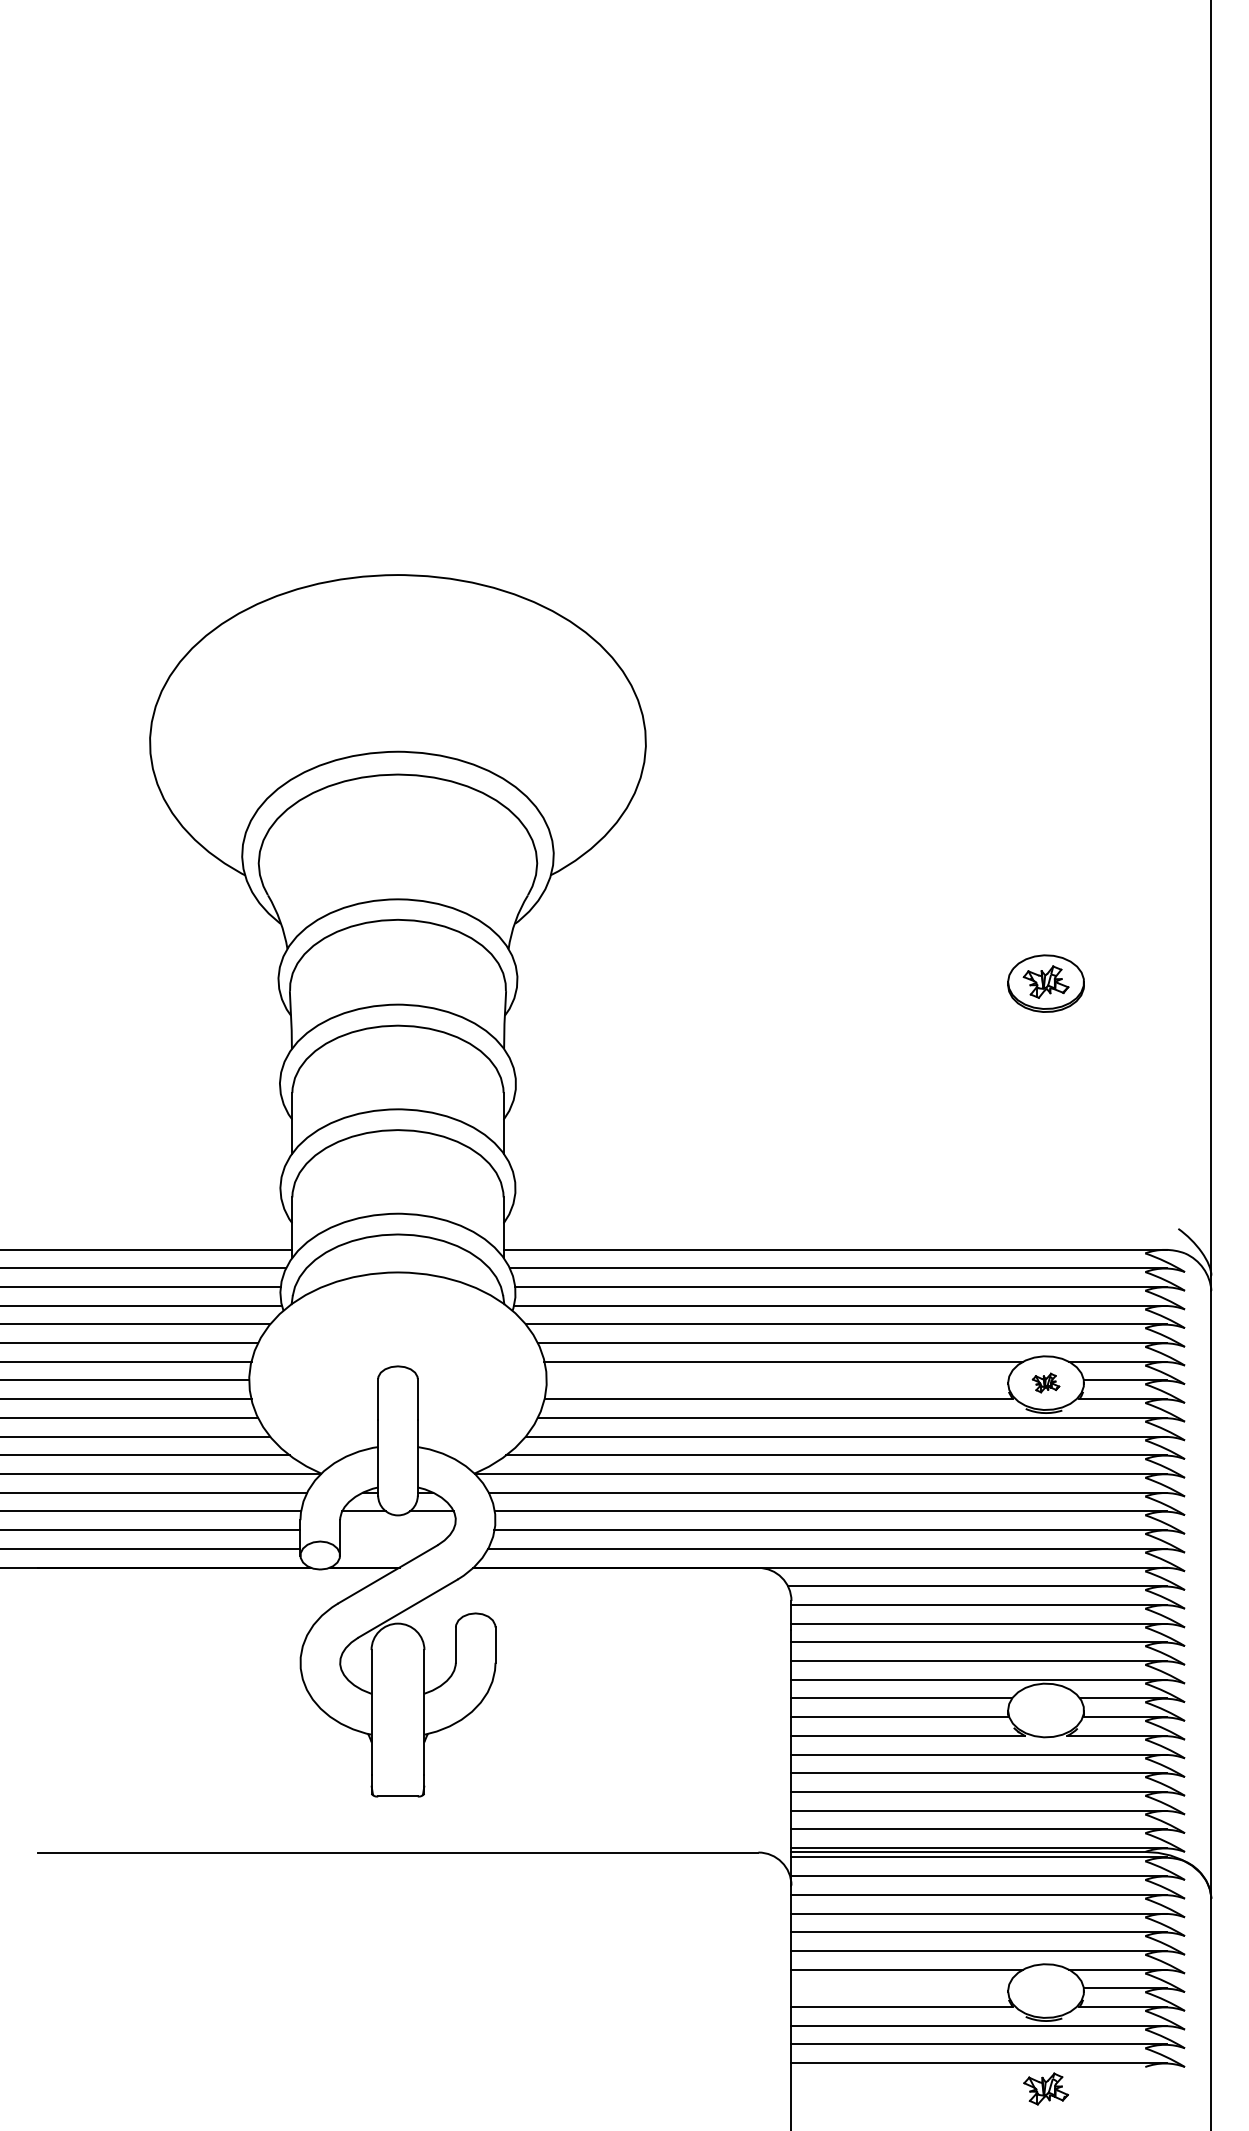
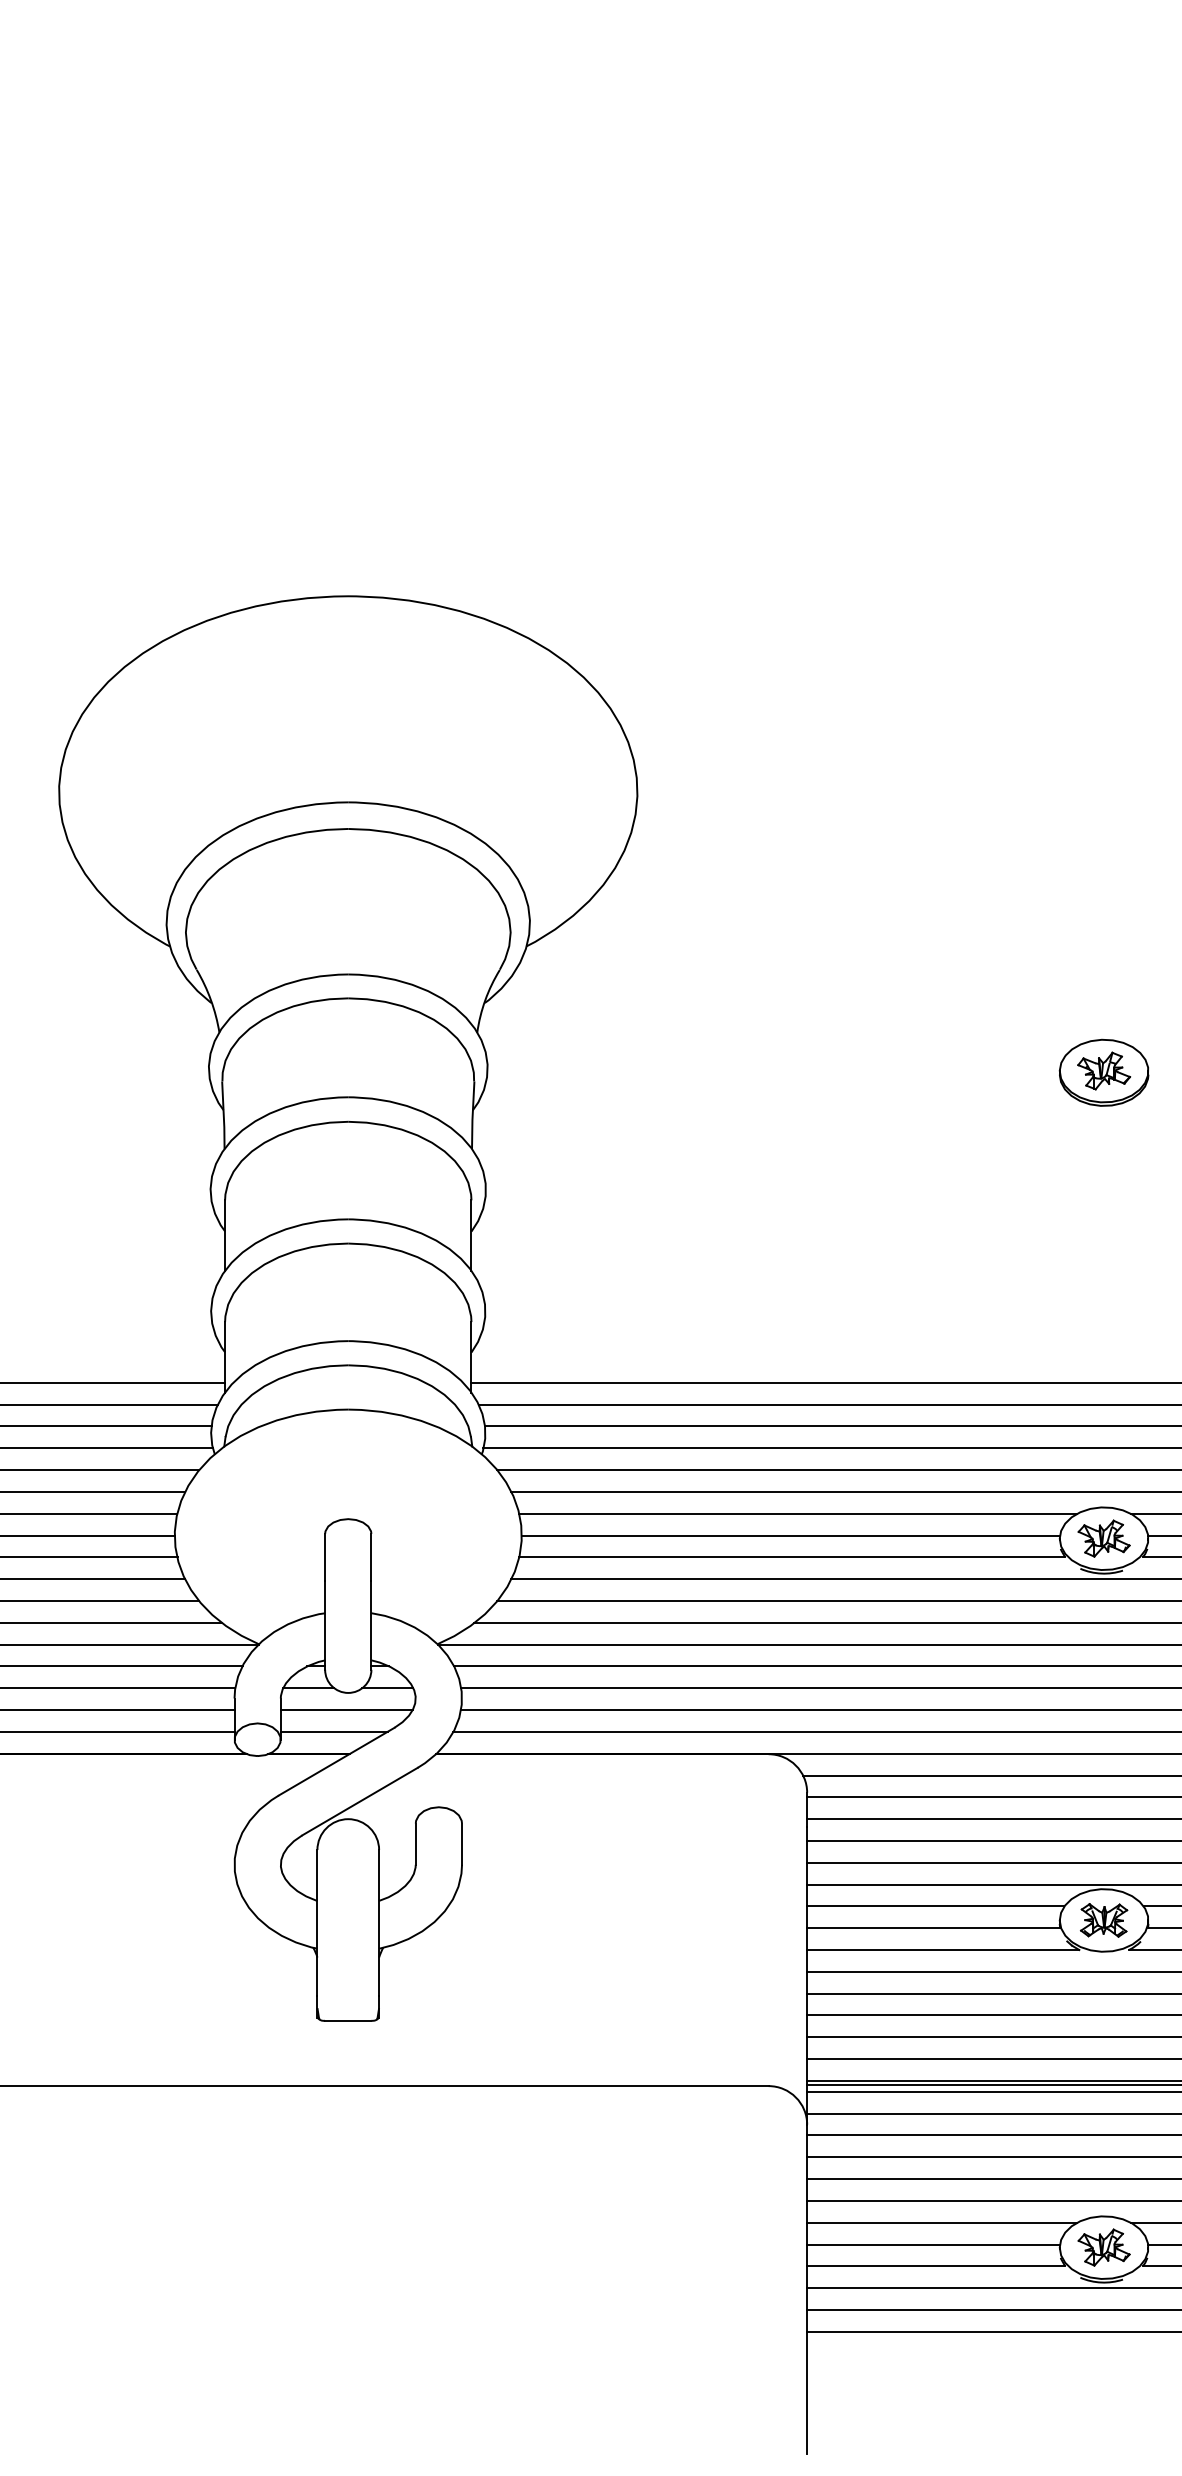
line: (777, 1380) -> (790, 1535), added
part: (1045, 1382) -> (1103, 1537), size x1.67
line: (396, 1530) -> (346, 1710), added
line: (385, 1548) -> (333, 1731), added
part: (1045, 1710) -> (1103, 1920), added
line: (899, 1988) -> (933, 2244), added
part: (1045, 2088) -> (1103, 2246), moved

